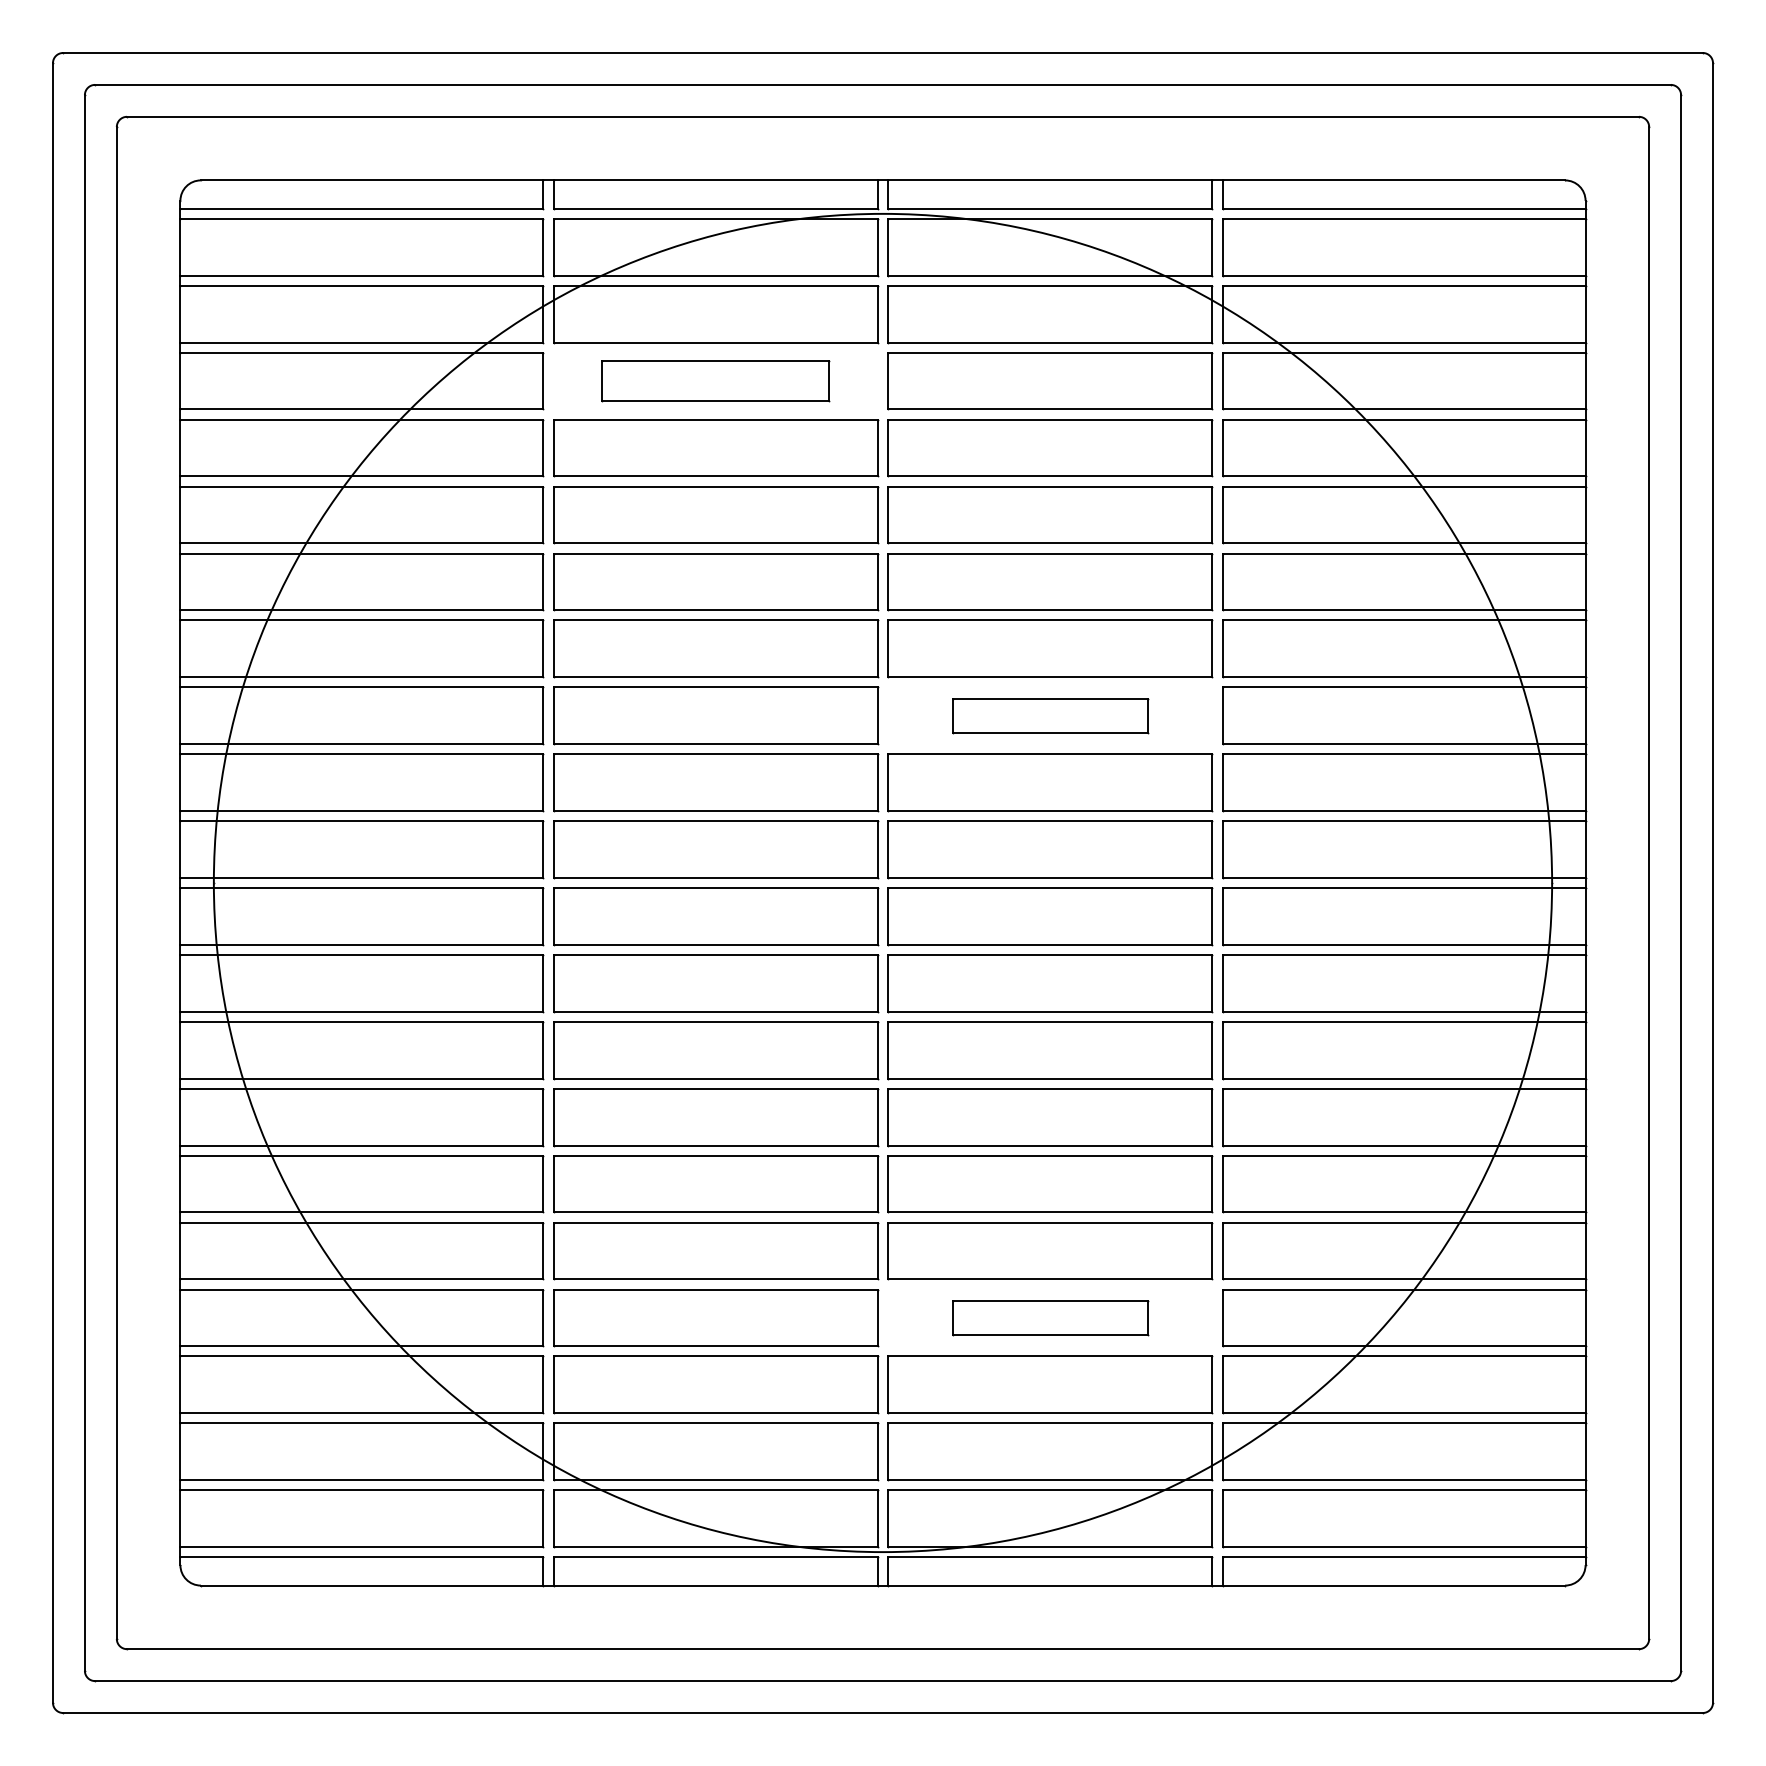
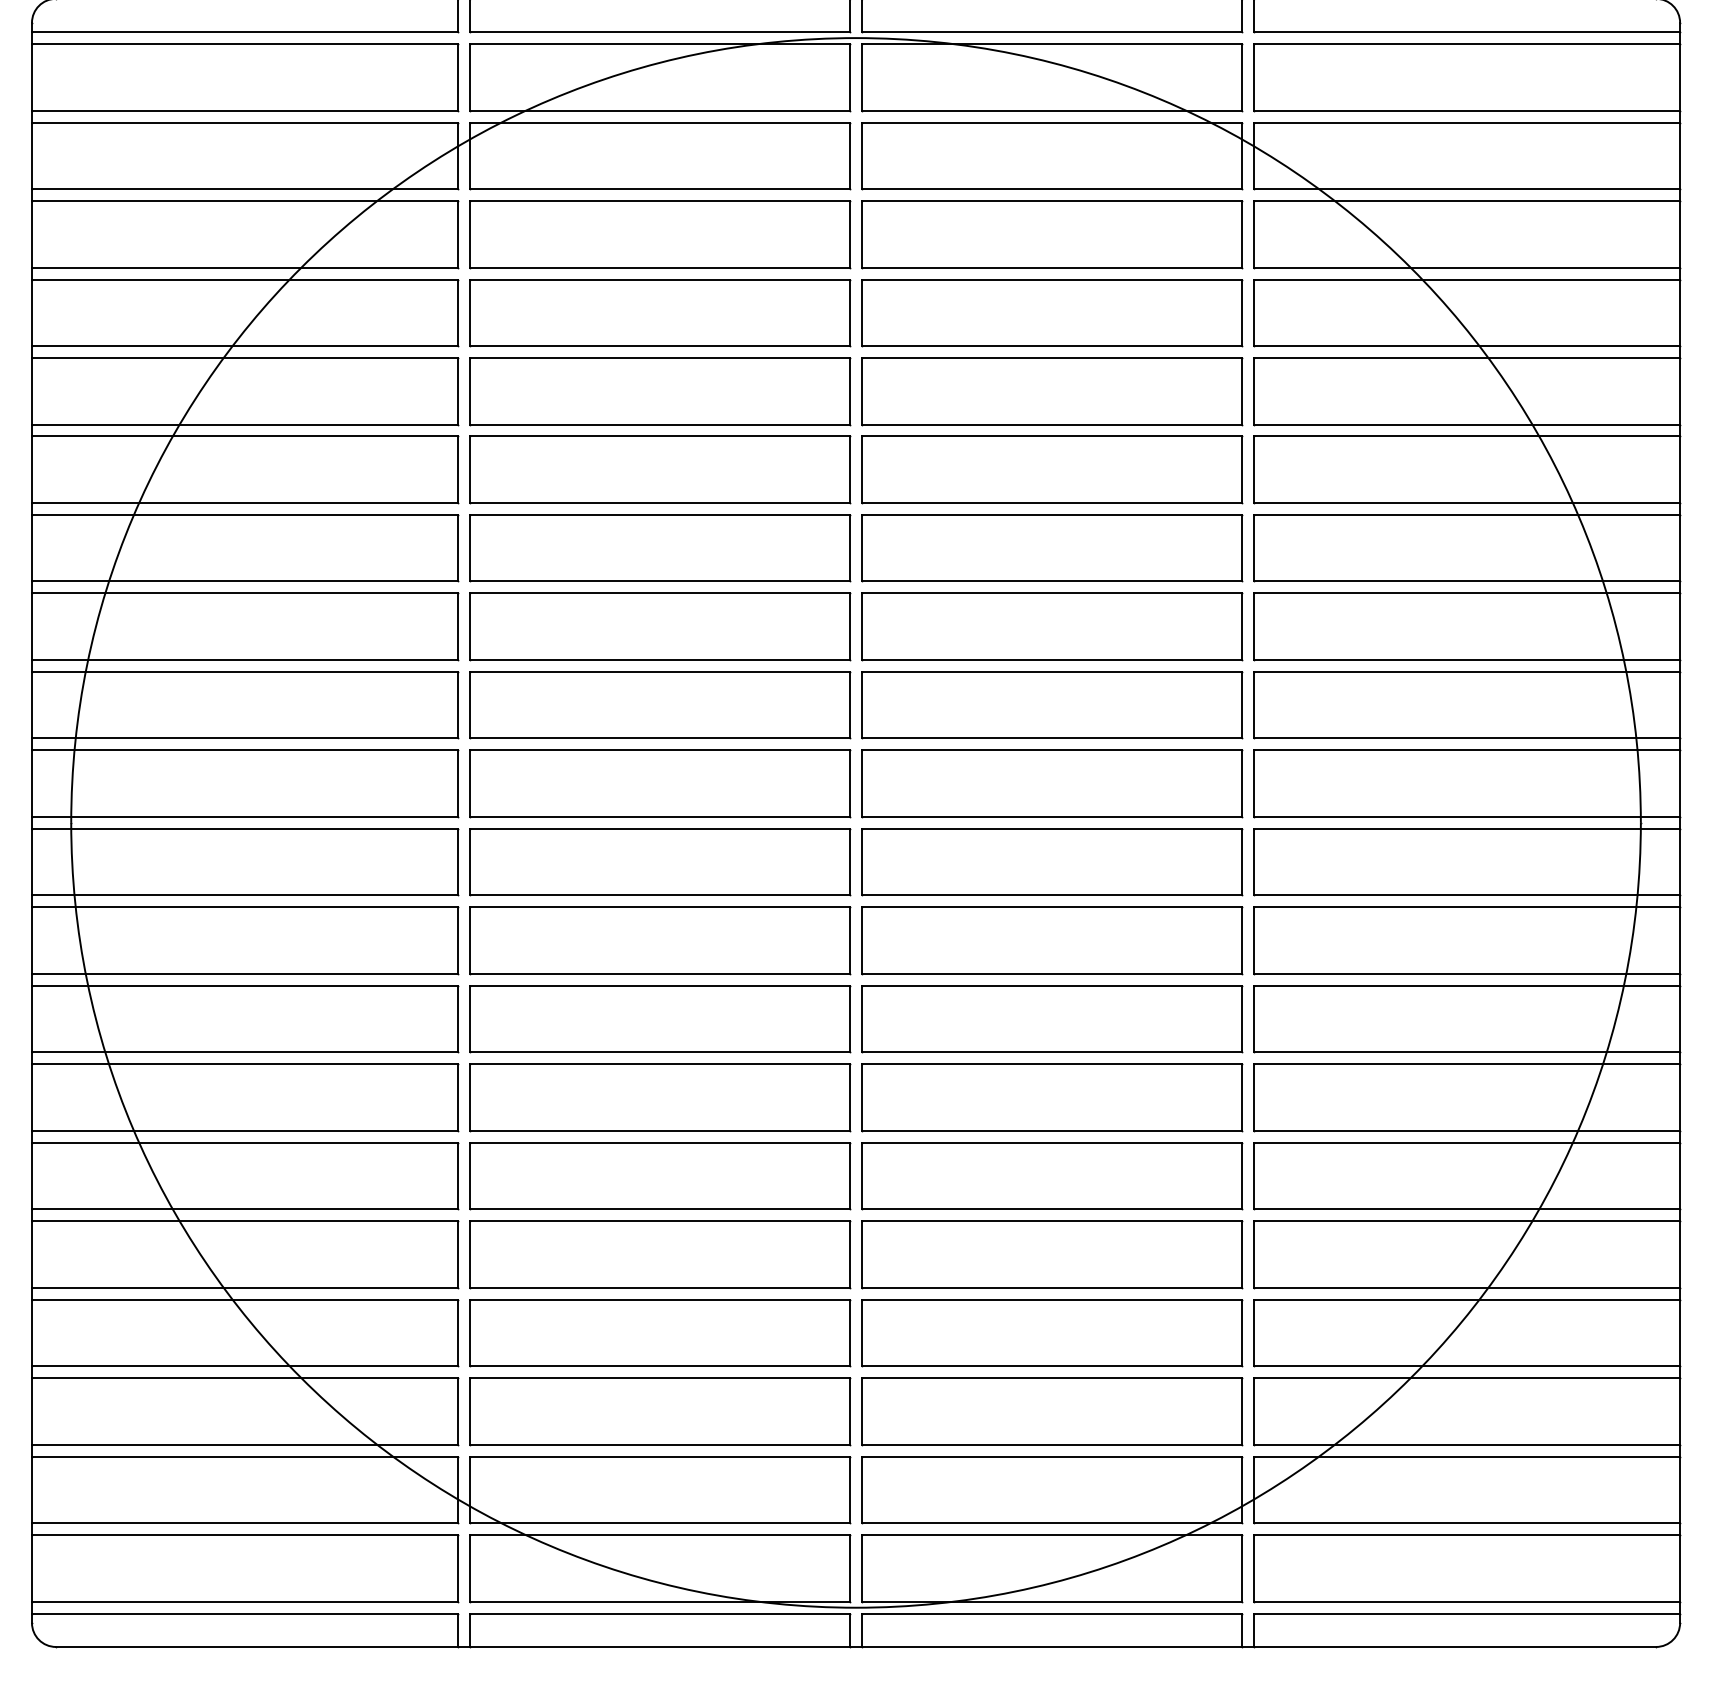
part: (716, 381) -> (660, 234), size x1.43
part: (1050, 715) -> (1052, 626), size x1.67
part: (1050, 1318) -> (1052, 1333), size x1.67

